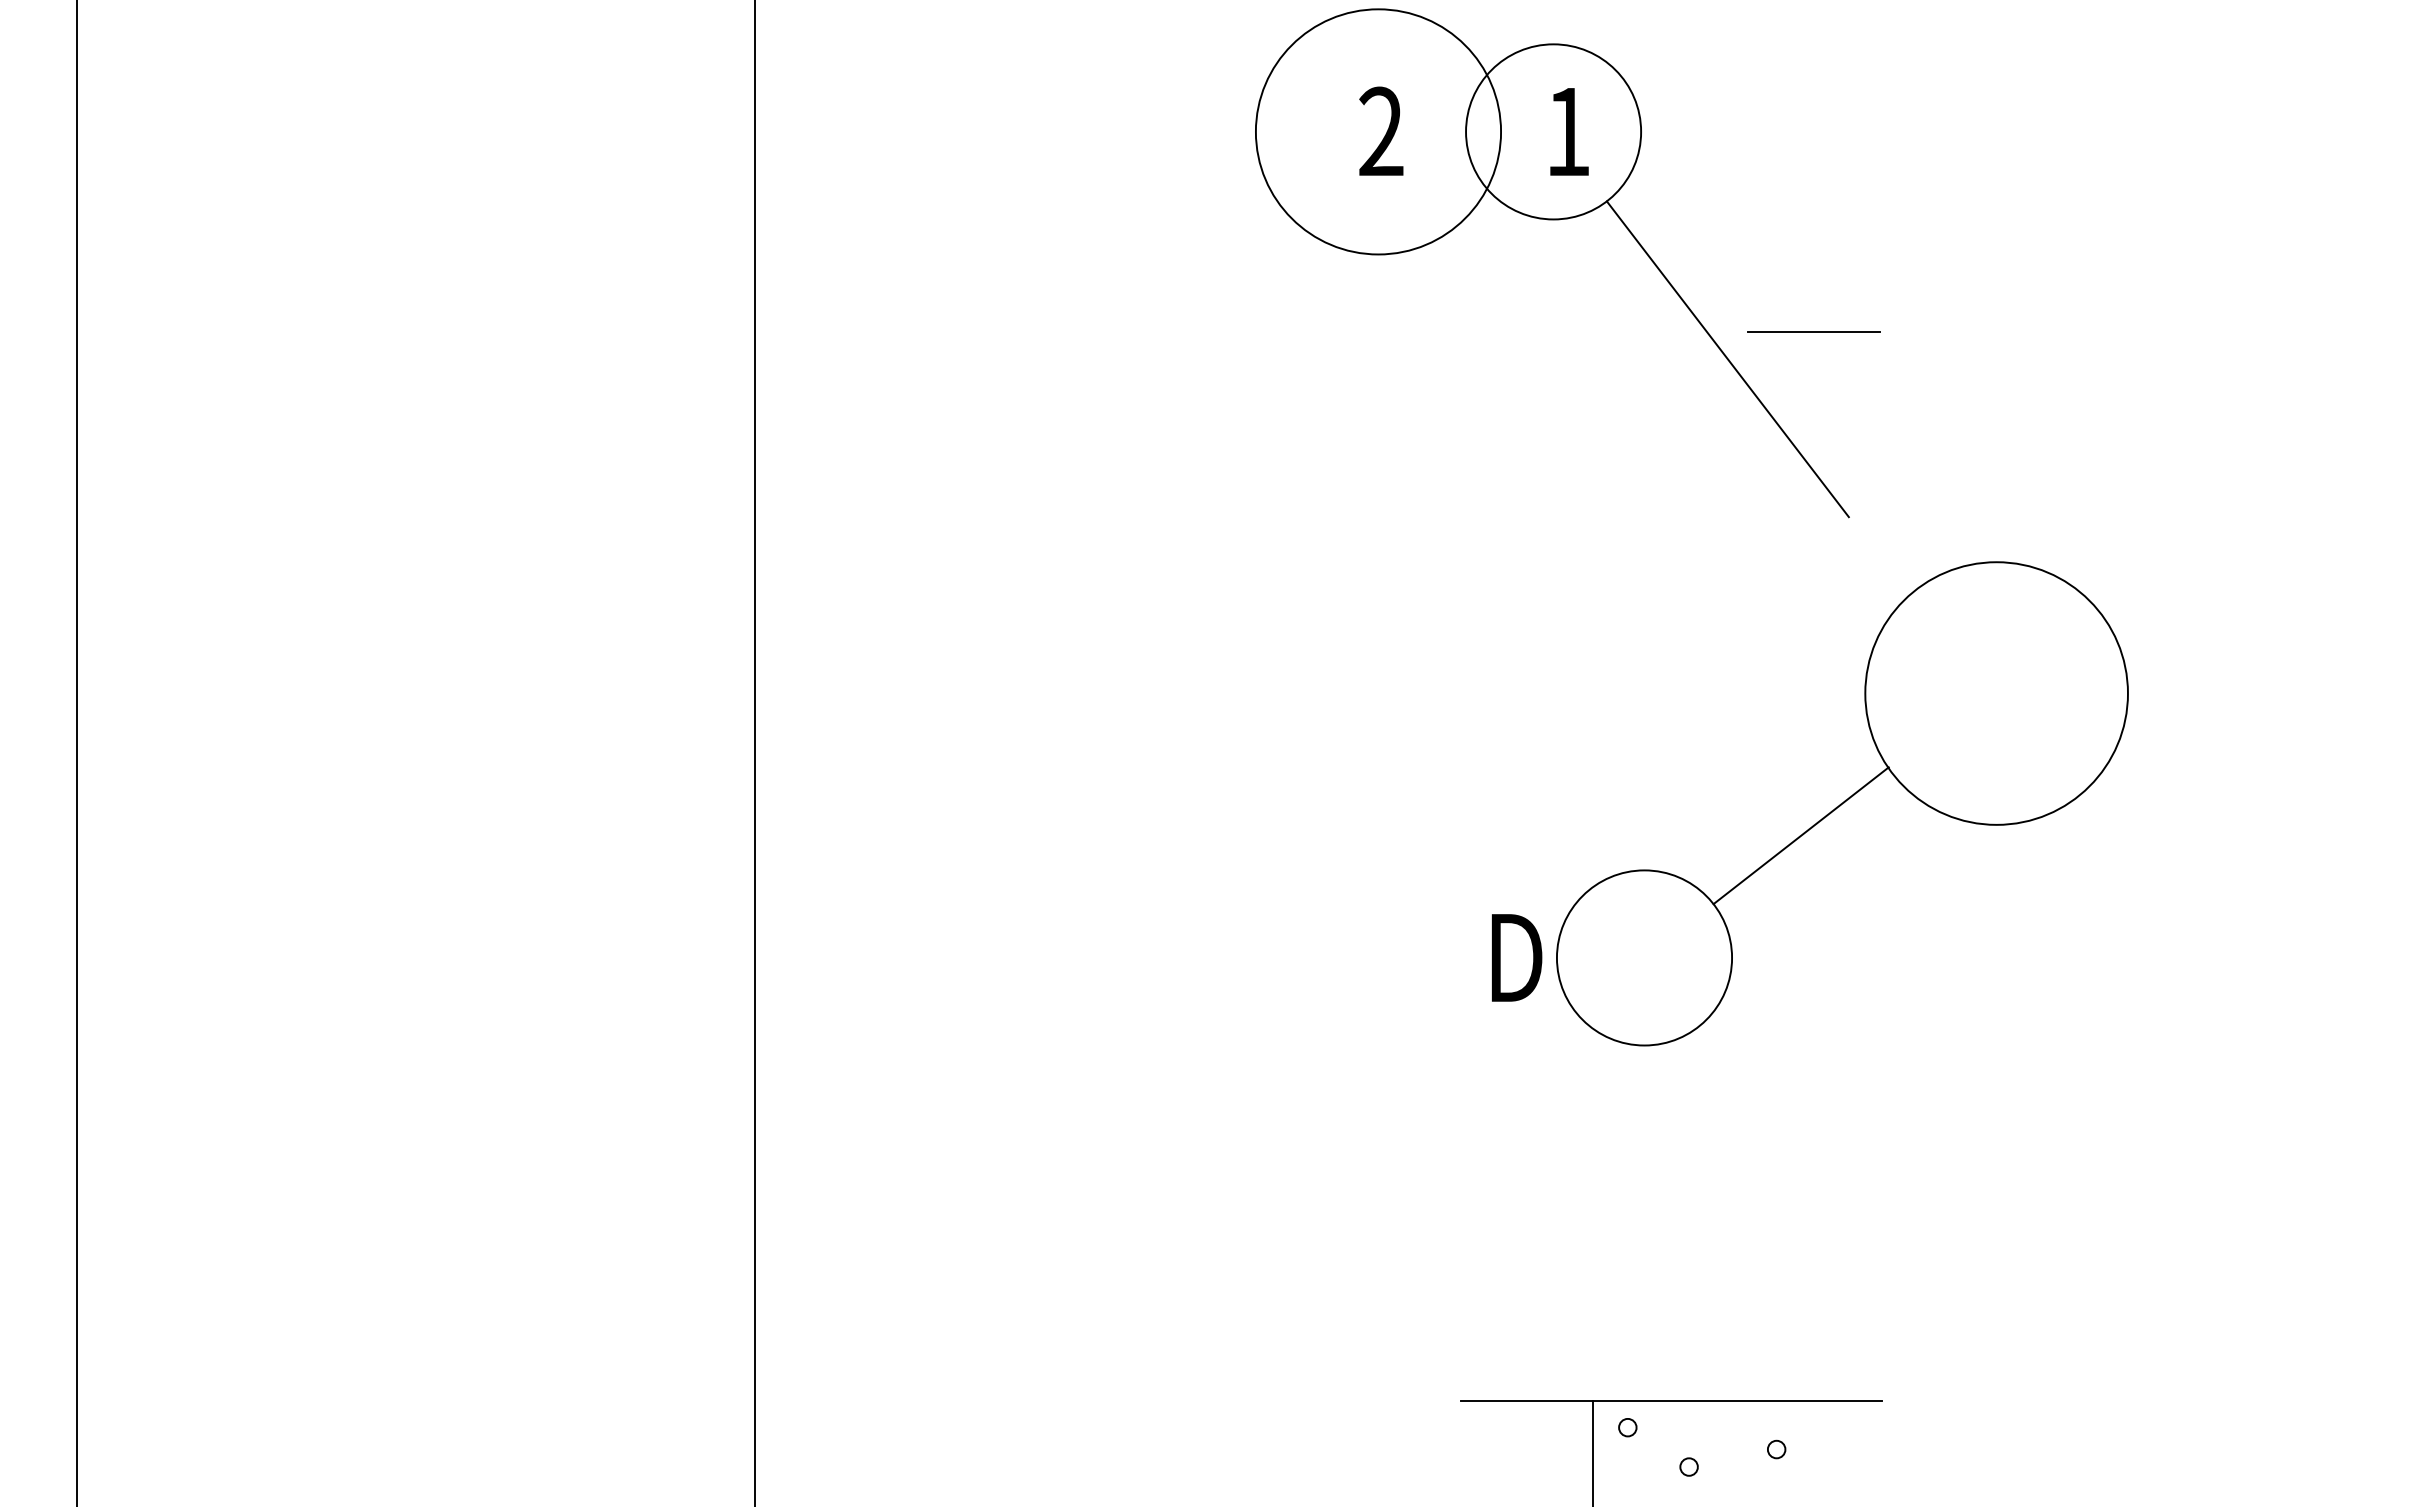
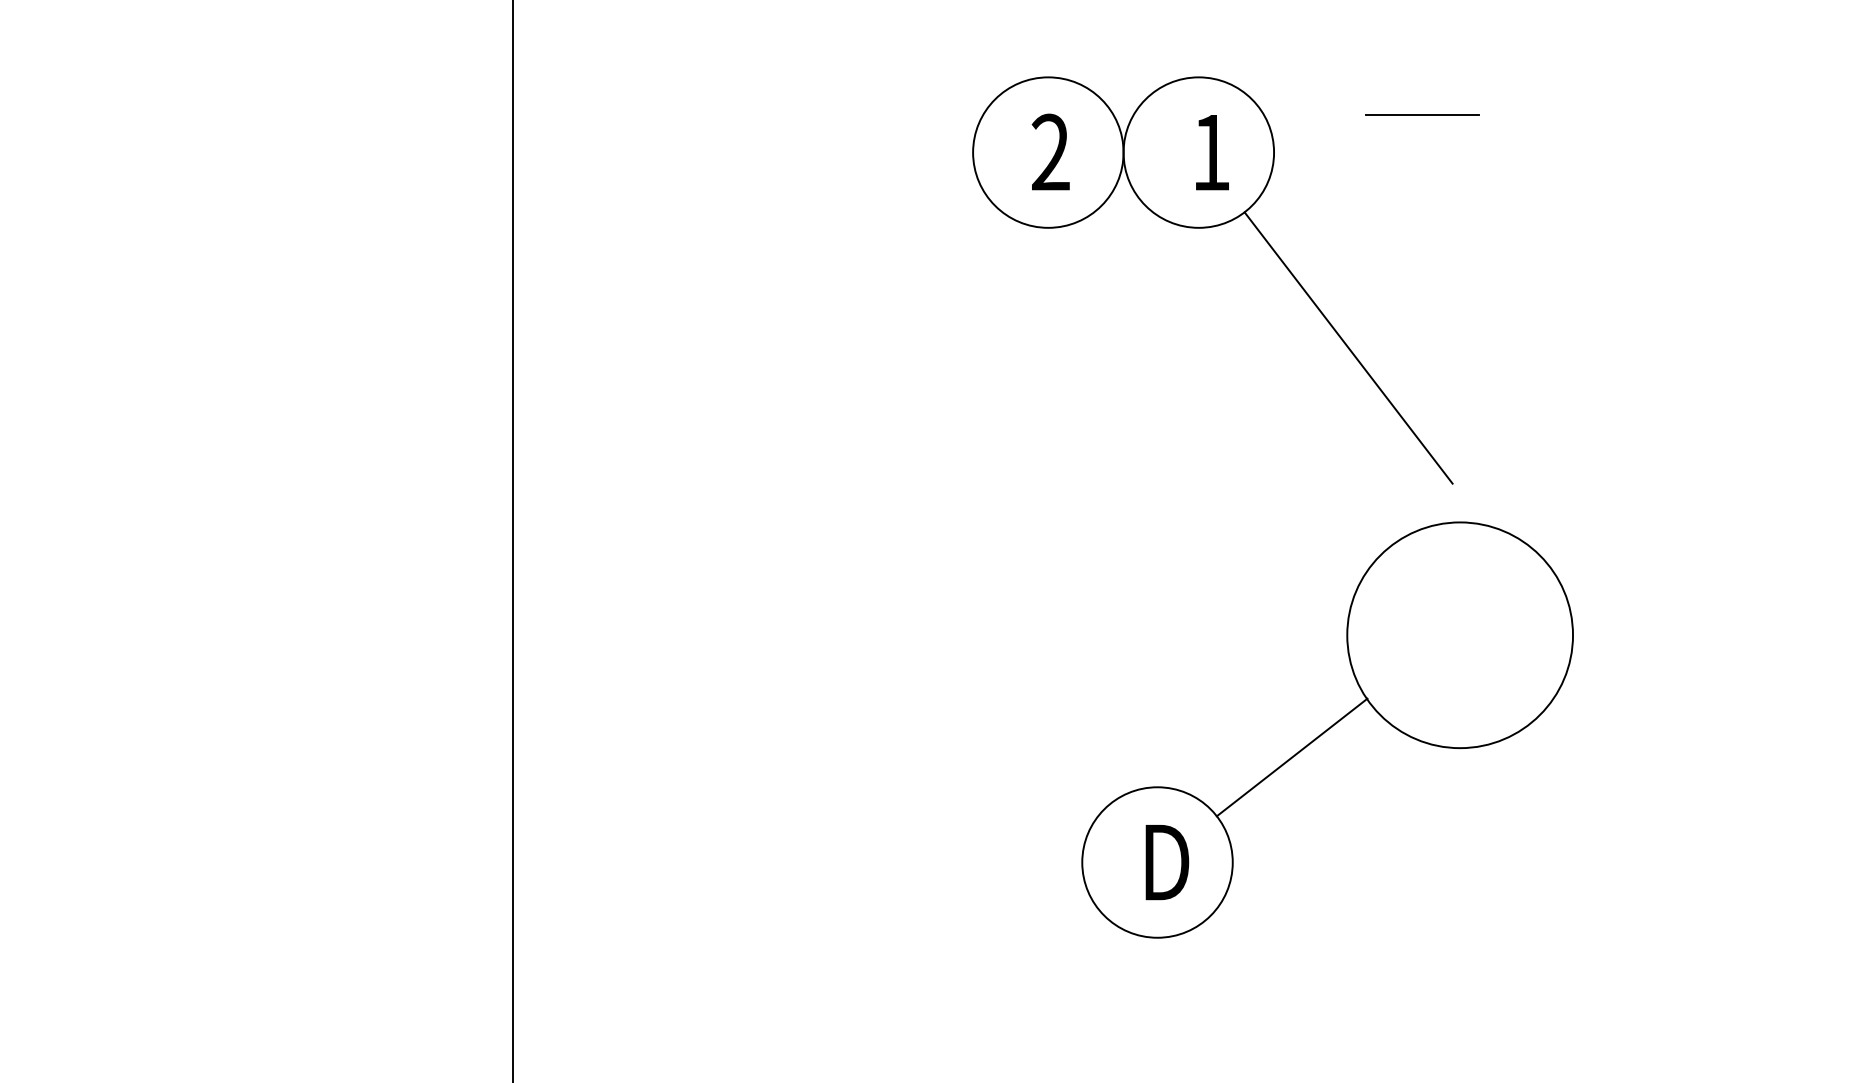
circle: (1378, 131) -> (1048, 152), size x0.71
line: (1813, 331) -> (1422, 114), moved
part: (1842, 803) -> (1327, 729), moved

